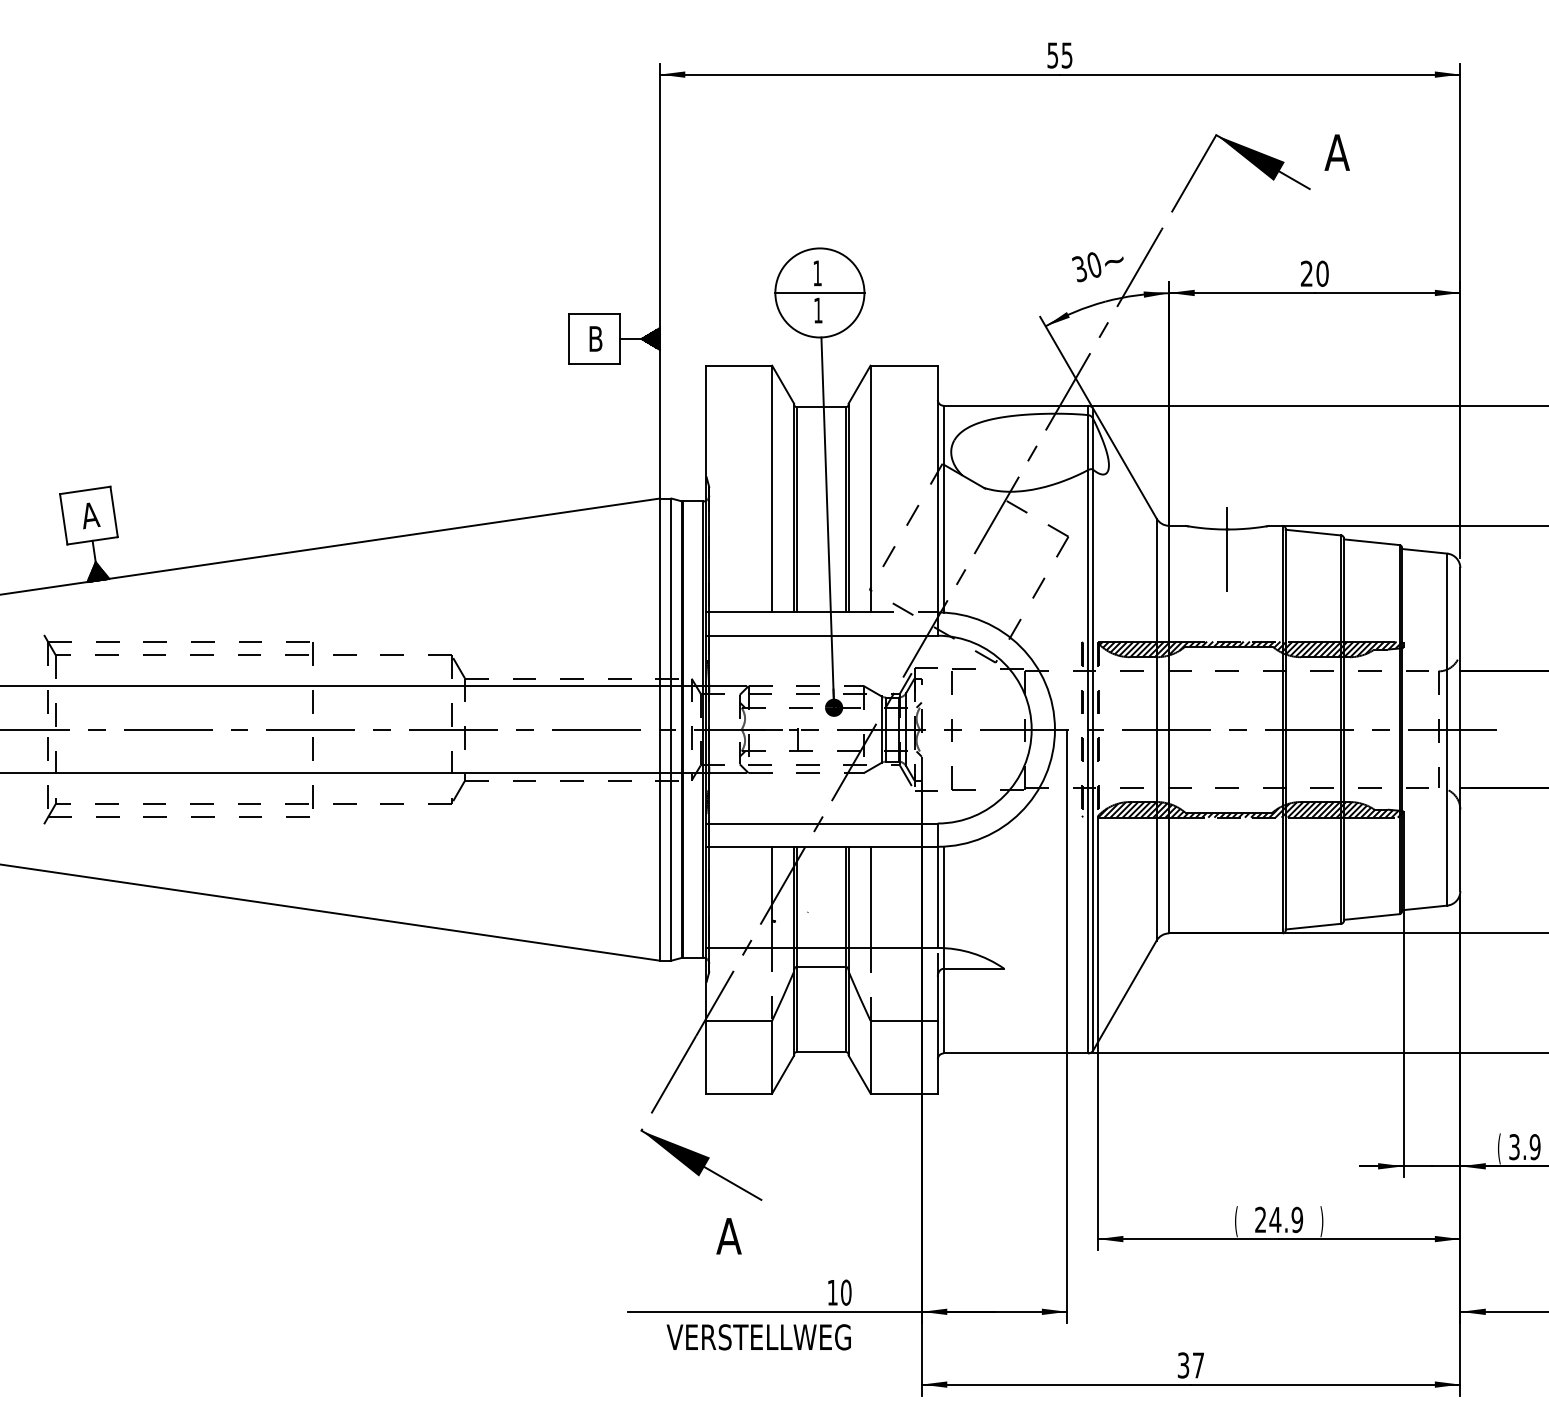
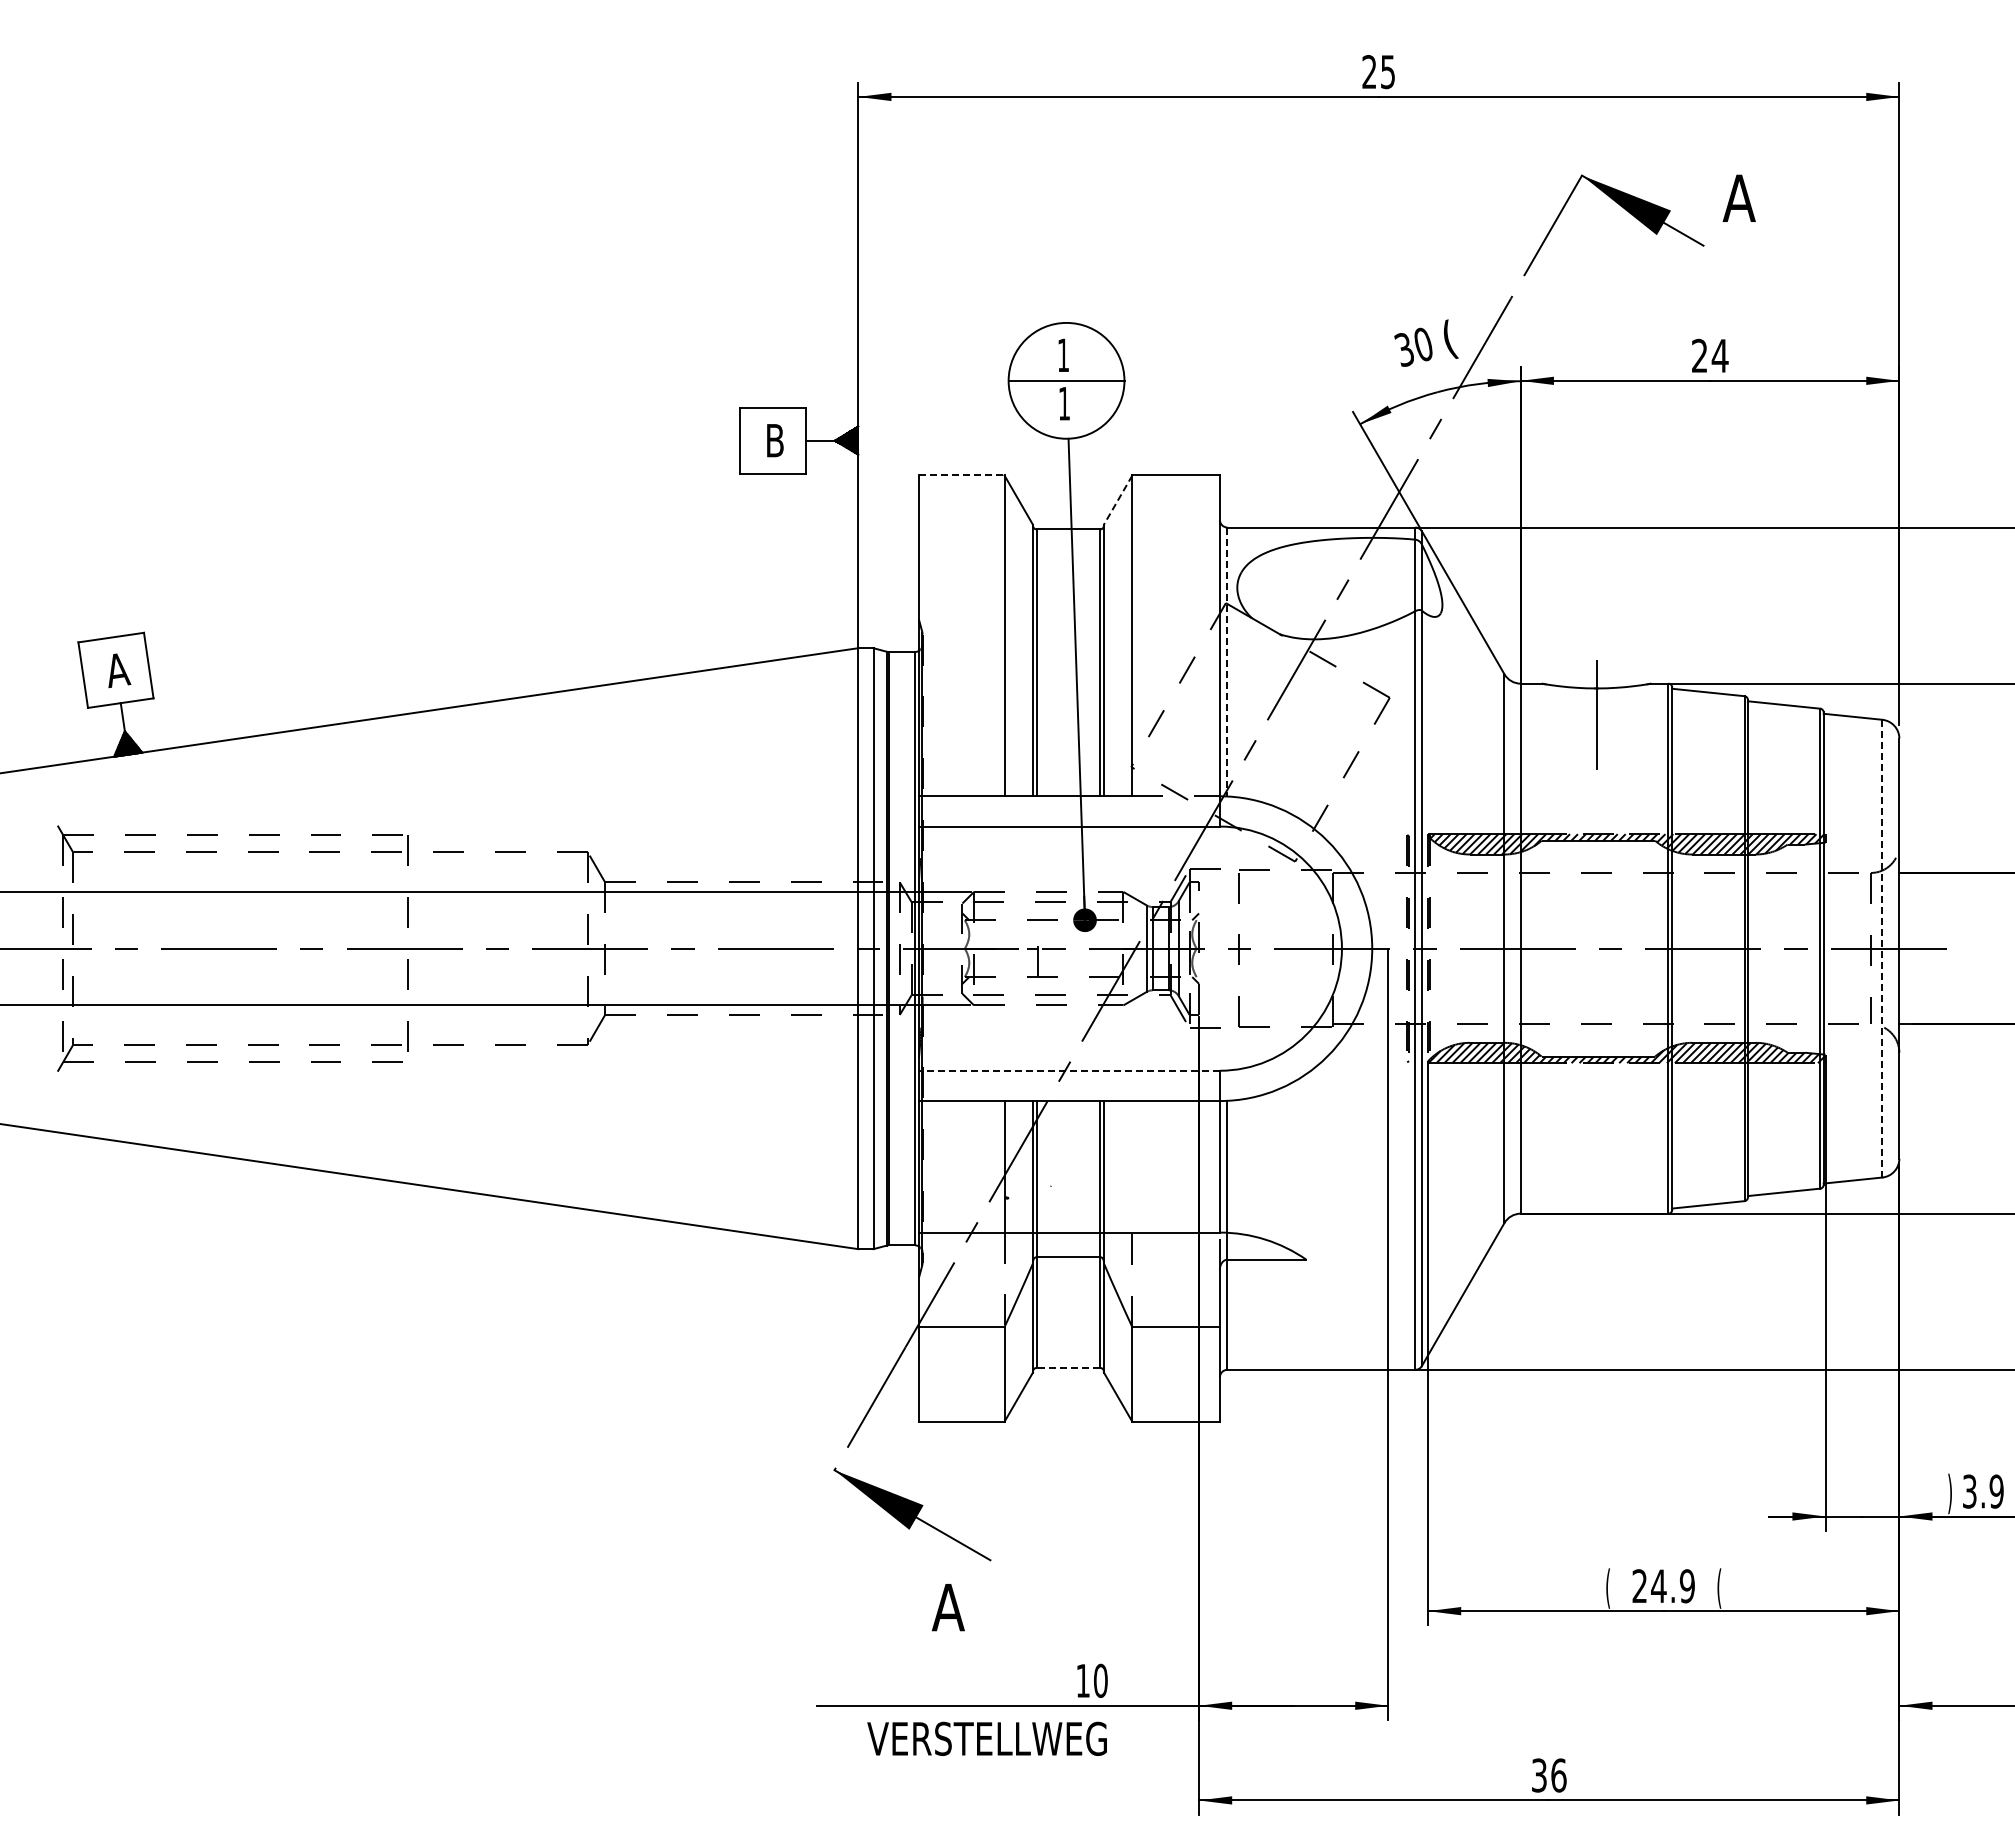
text: (1052, 55) -> (1369, 72), 55 -> 25
text: (1114, 260) -> (1449, 338), ~ -> (
text: (1322, 273) -> (1719, 355), 20 -> 24
line: (739, 365) -> (961, 475), solid -> dashed
line: (859, 384) -> (1117, 500), solid -> dashed
line: (943, 509) -> (1227, 662), solid -> dashed
line: (1447, 729) -> (1882, 948), solid -> dashed
line: (821, 823) -> (1068, 1070), solid -> dashed
line: (870, 897) -> (1132, 1166), removed
line: (821, 1051) -> (1068, 1367), solid -> dashed
text: (1498, 1148) -> (1949, 1493), ( -> )
text: (1322, 1221) -> (1719, 1588), ) -> (
text: (1198, 1365) -> (1558, 1775), 37 -> 36

